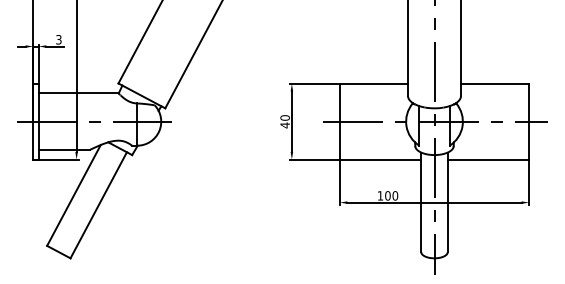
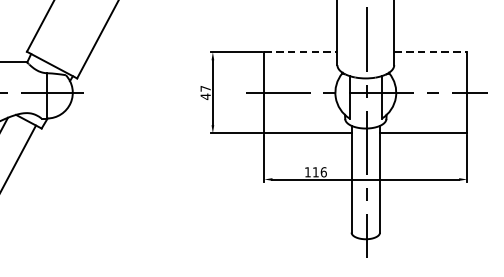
line: (374, 83) -> (301, 51), solid -> dashed
line: (495, 83) -> (431, 51), solid -> dashed
text: (284, 117) -> (204, 88), 40 -> 47
text: (391, 195) -> (319, 171), 100 -> 116

